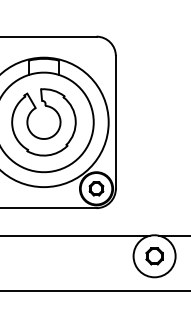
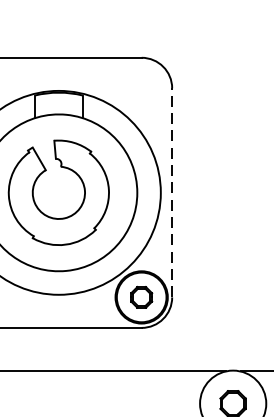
line: (115, 121) -> (171, 191), solid -> dashed

